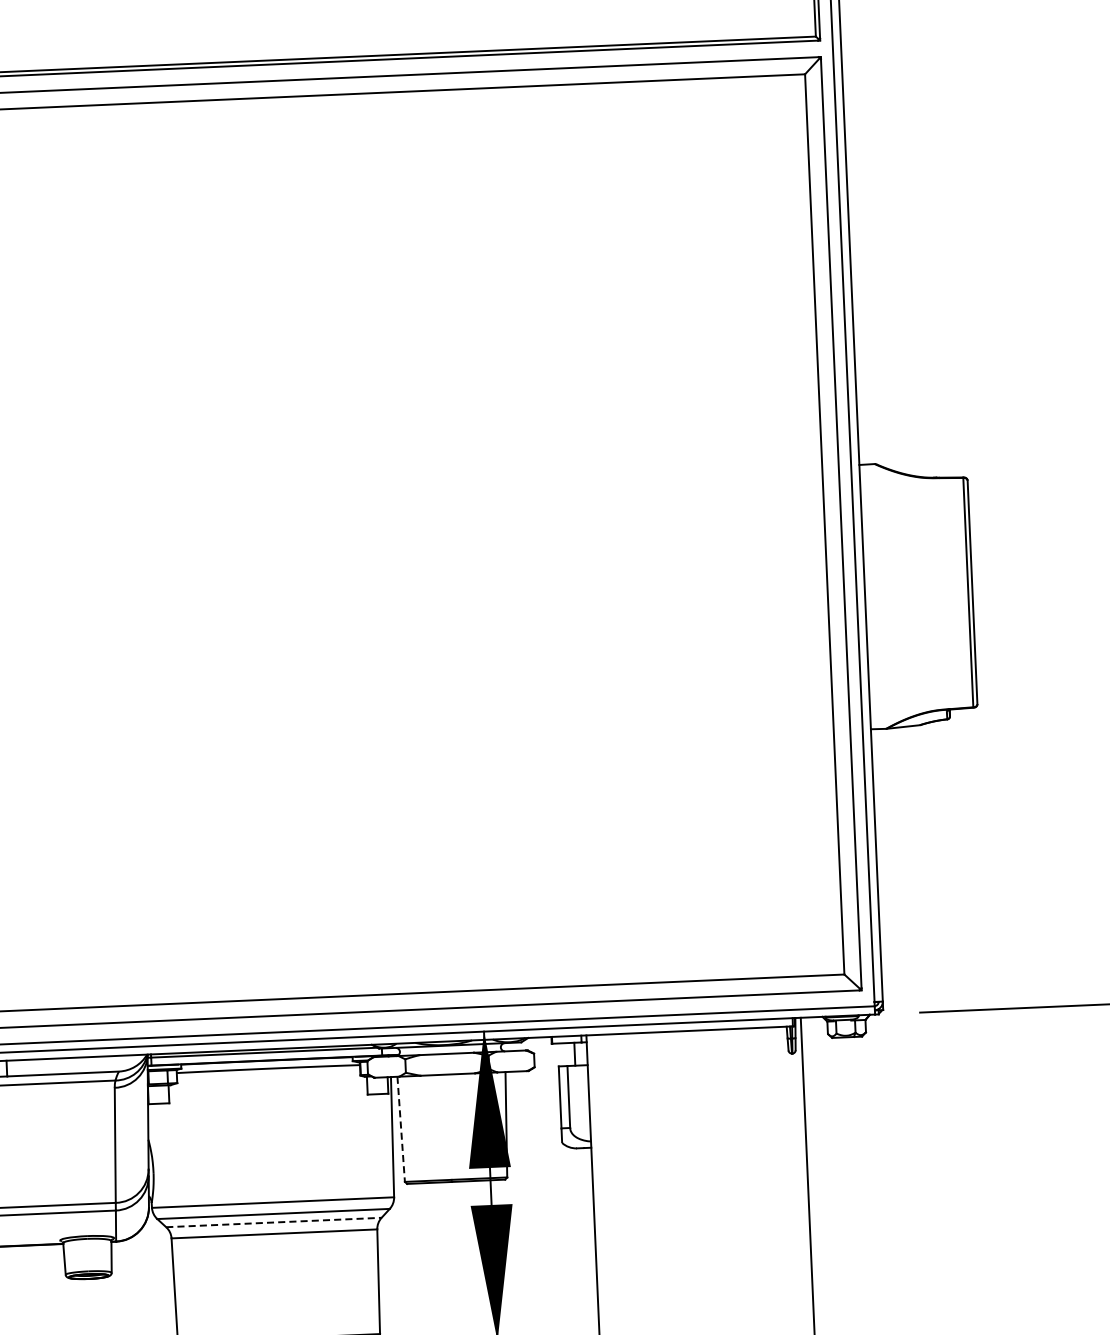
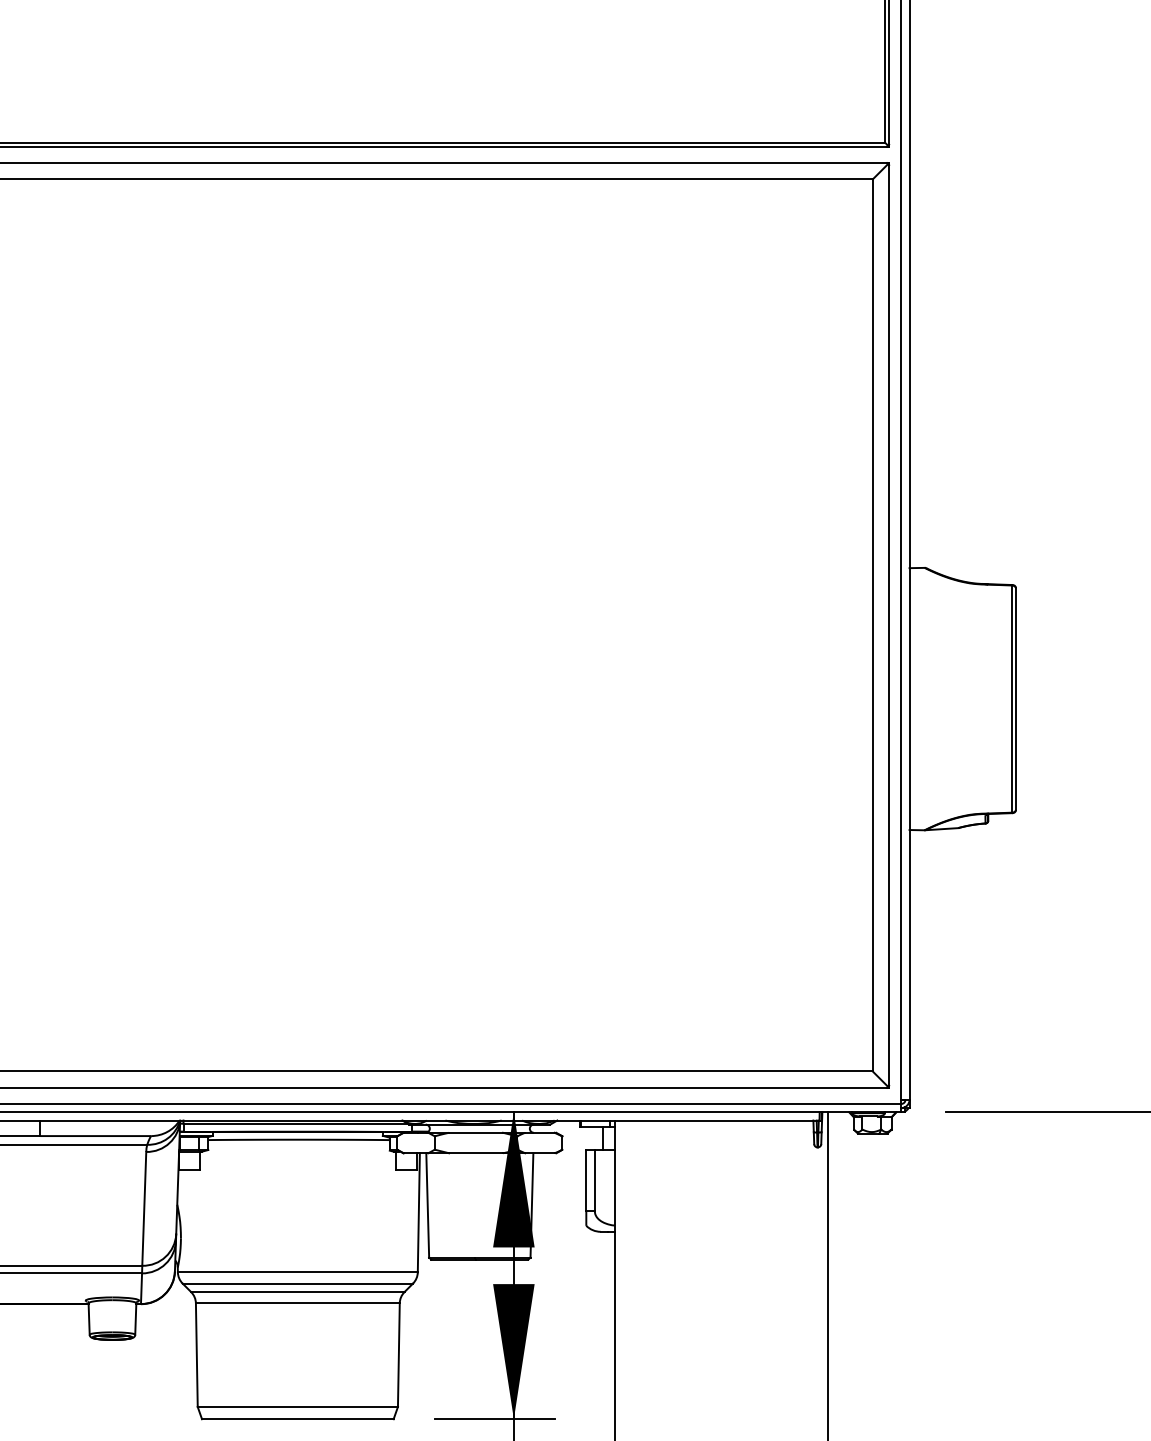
line: (400, 1129) -> (427, 1205), dashed -> solid
line: (273, 1222) -> (297, 1292), dashed -> solid

